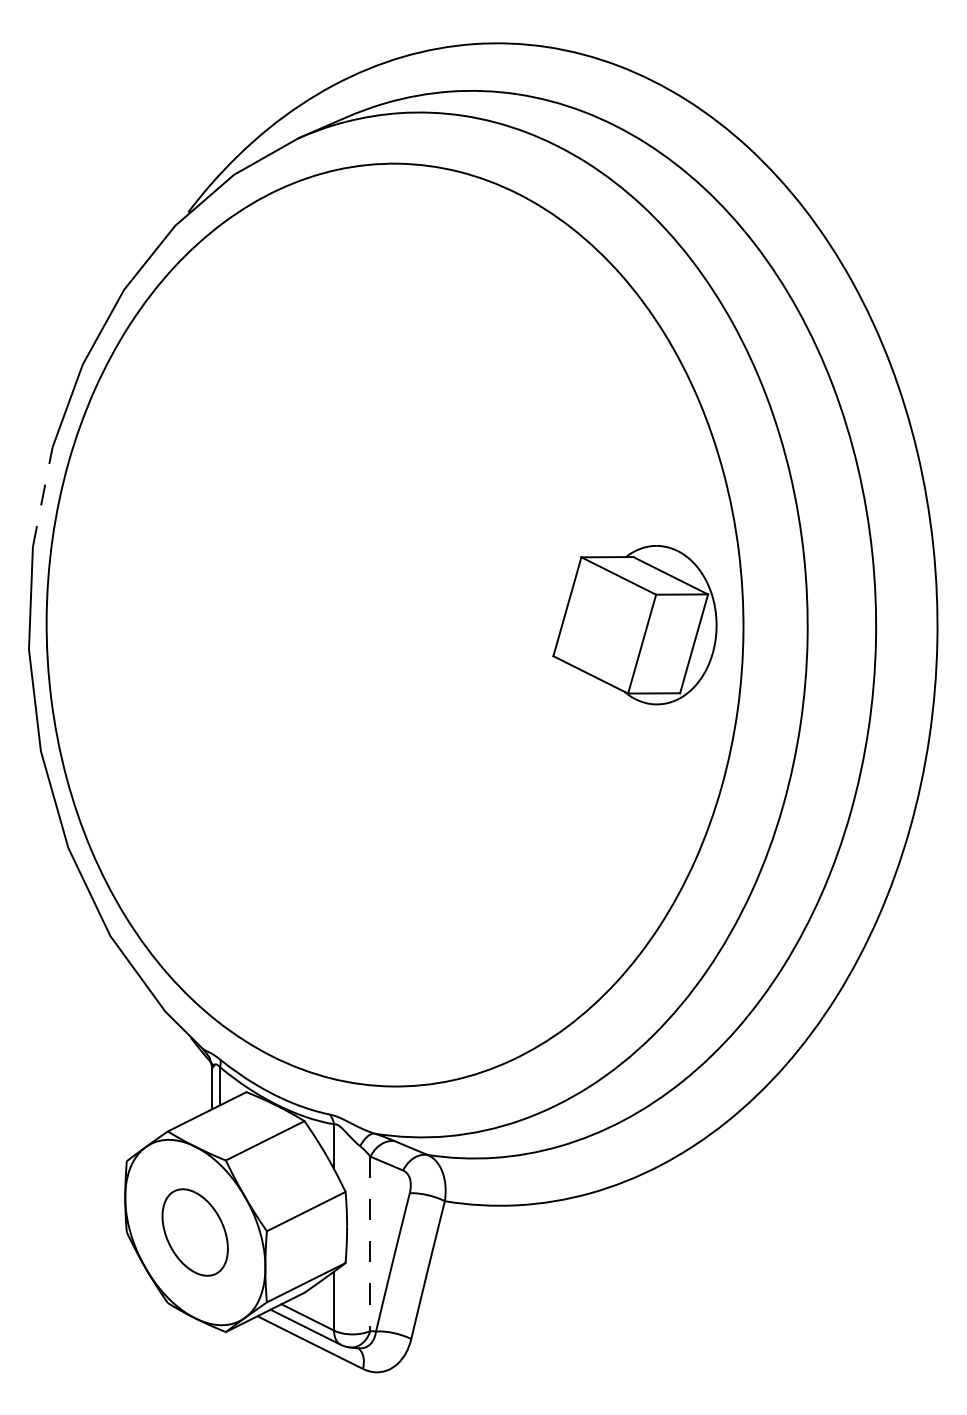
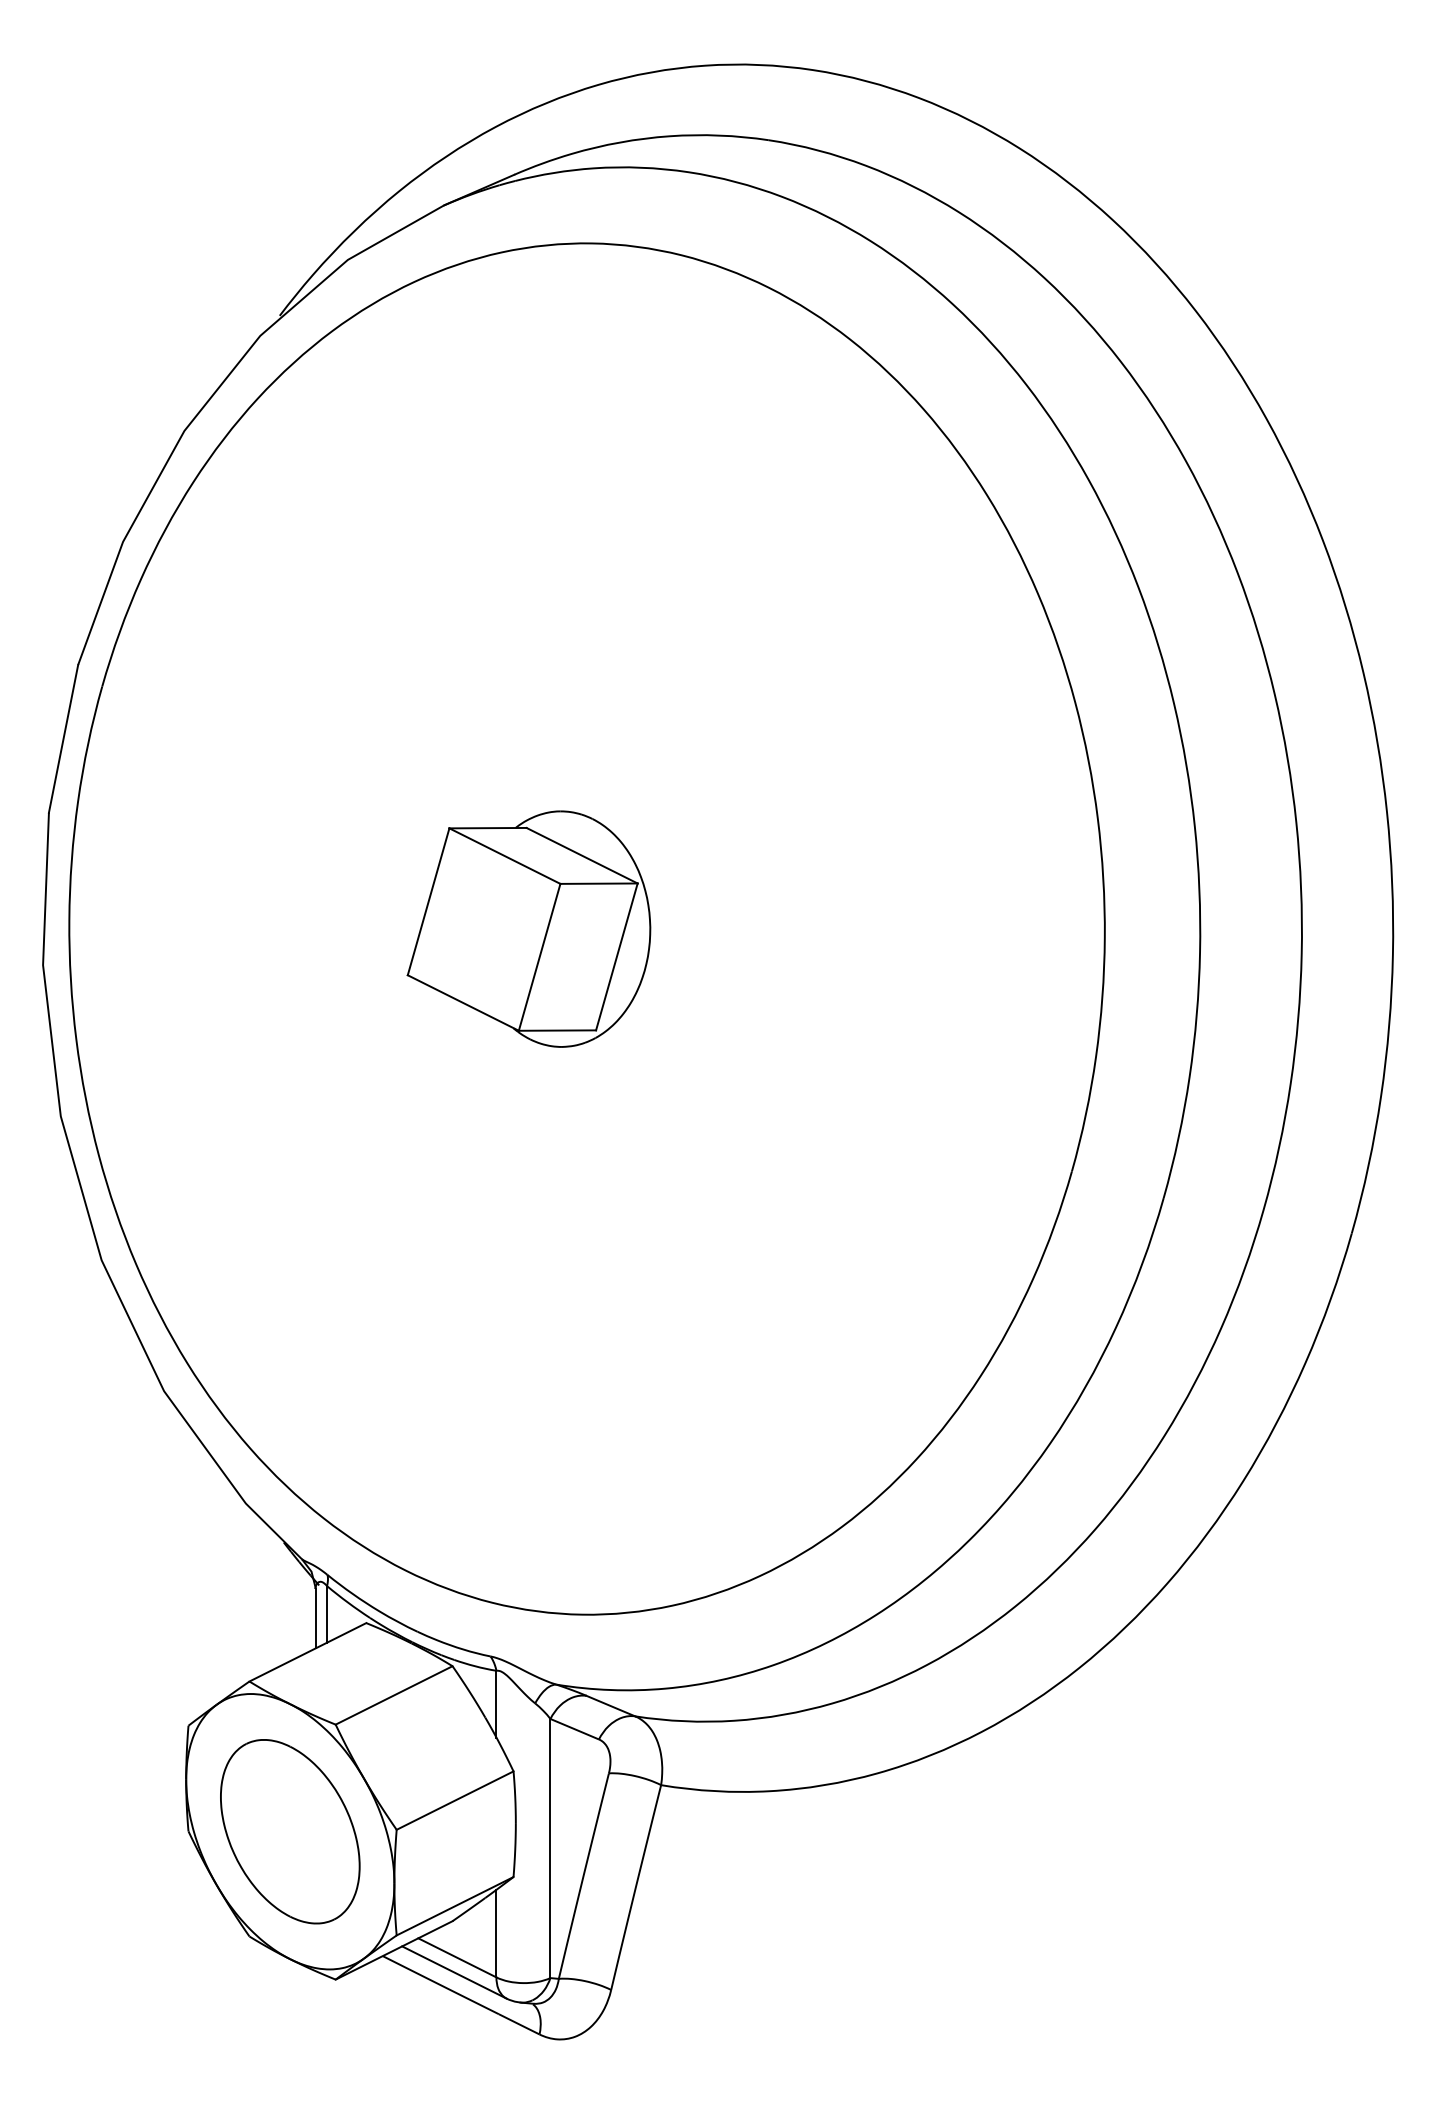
line: (42, 497) -> (63, 739), dashed -> solid
part: (634, 625) -> (528, 929), moved
part: (194, 1232) -> (289, 1831), size x1.43
line: (370, 1244) -> (550, 1849), dashed -> solid

